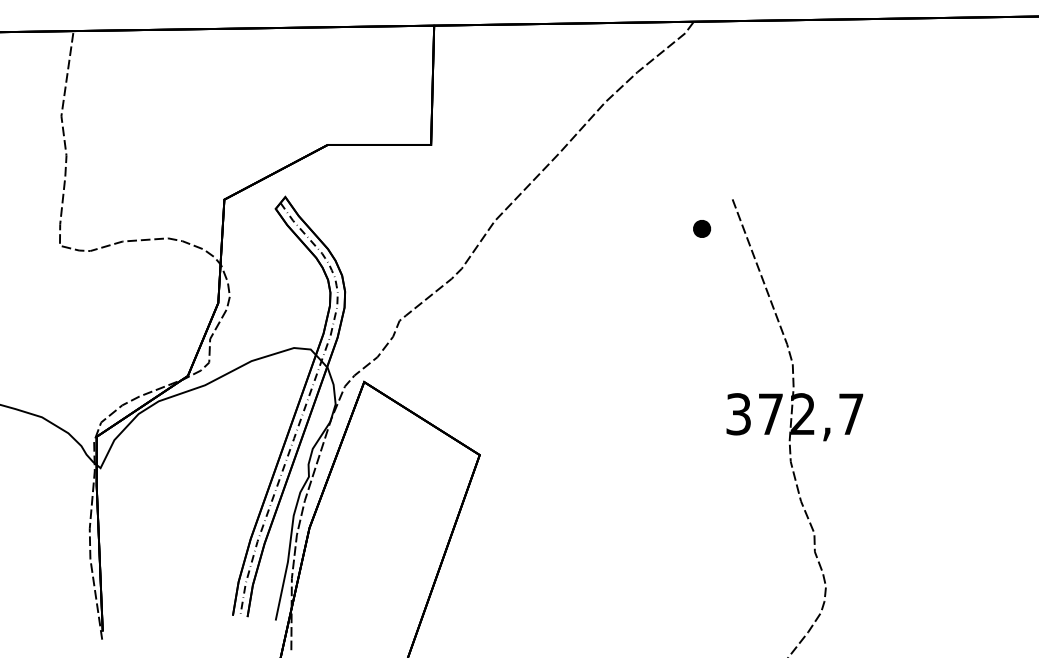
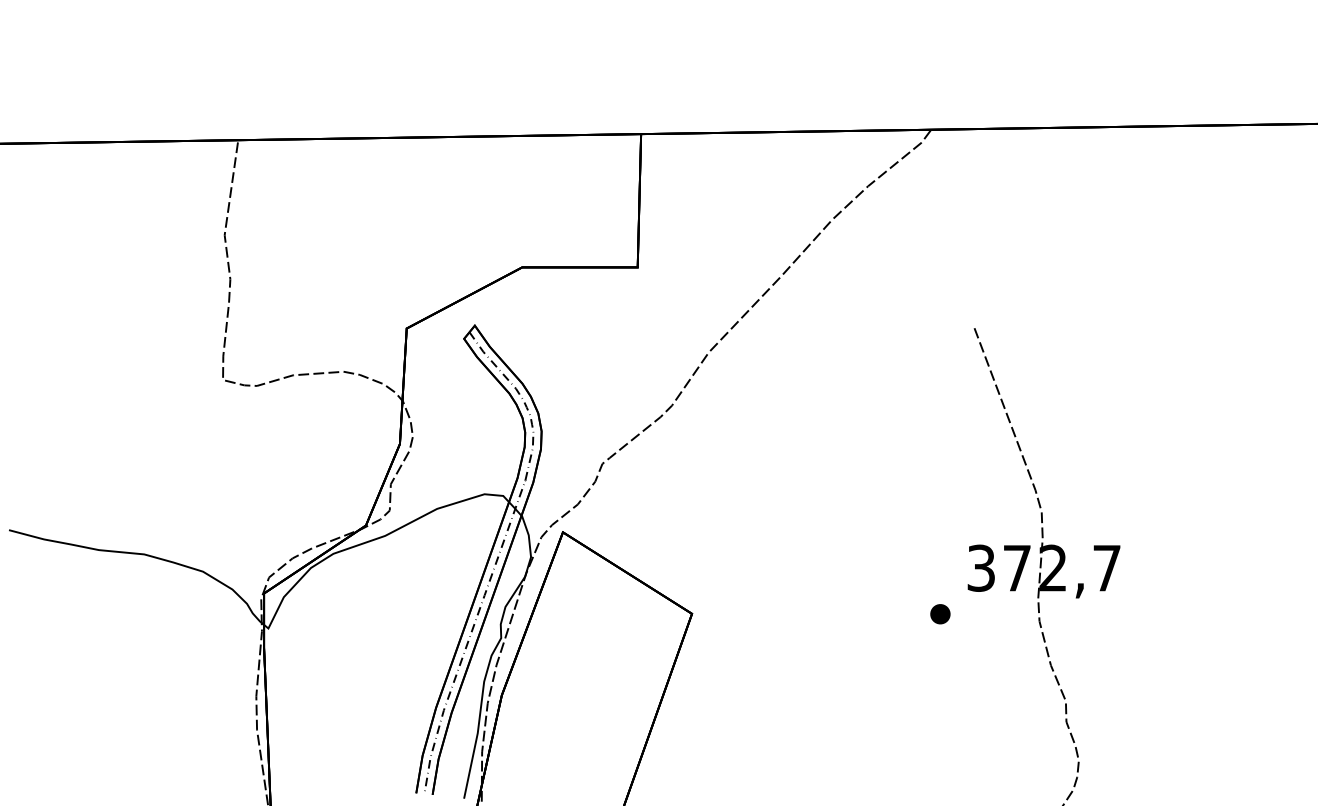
part: (702, 229) -> (940, 614), moved

